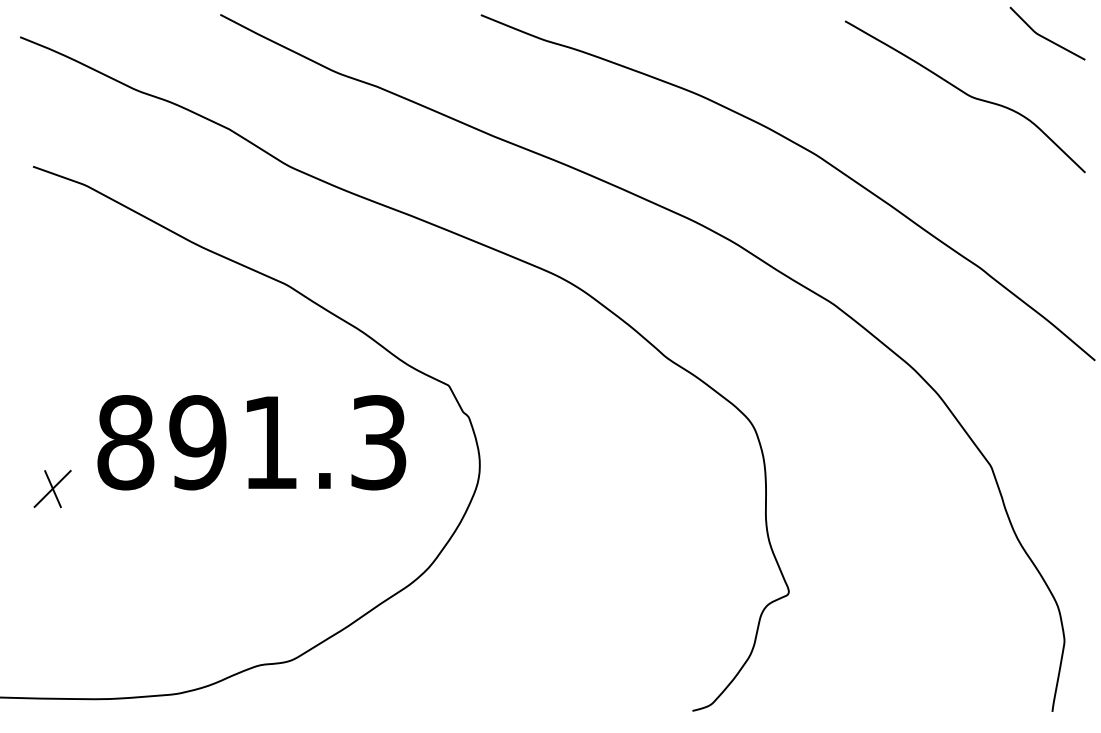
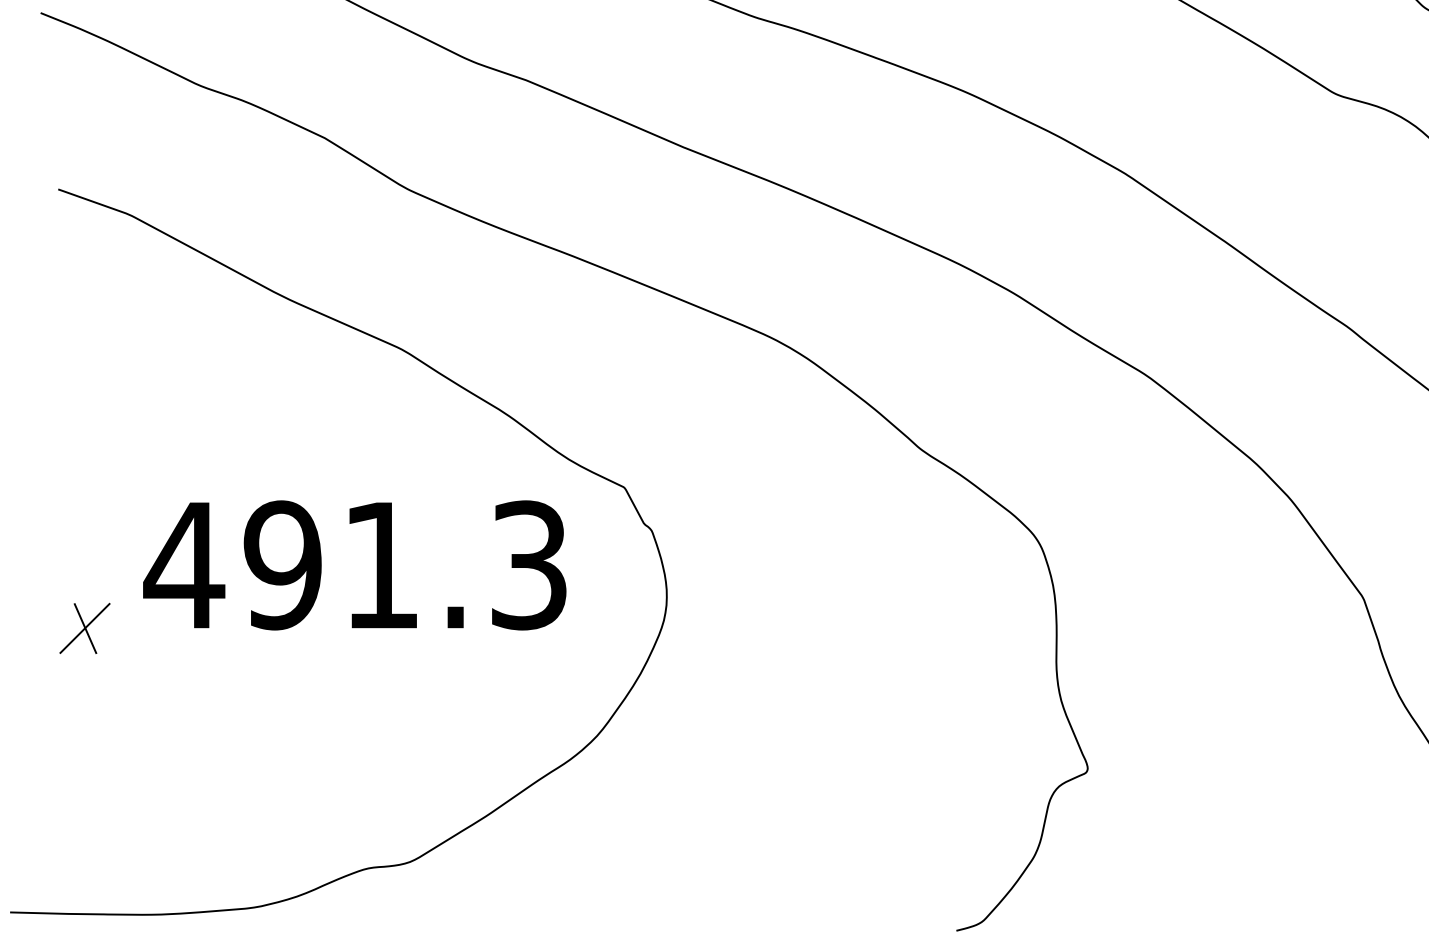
text: (125, 442) -> (184, 565), 891.3 -> 491.3

